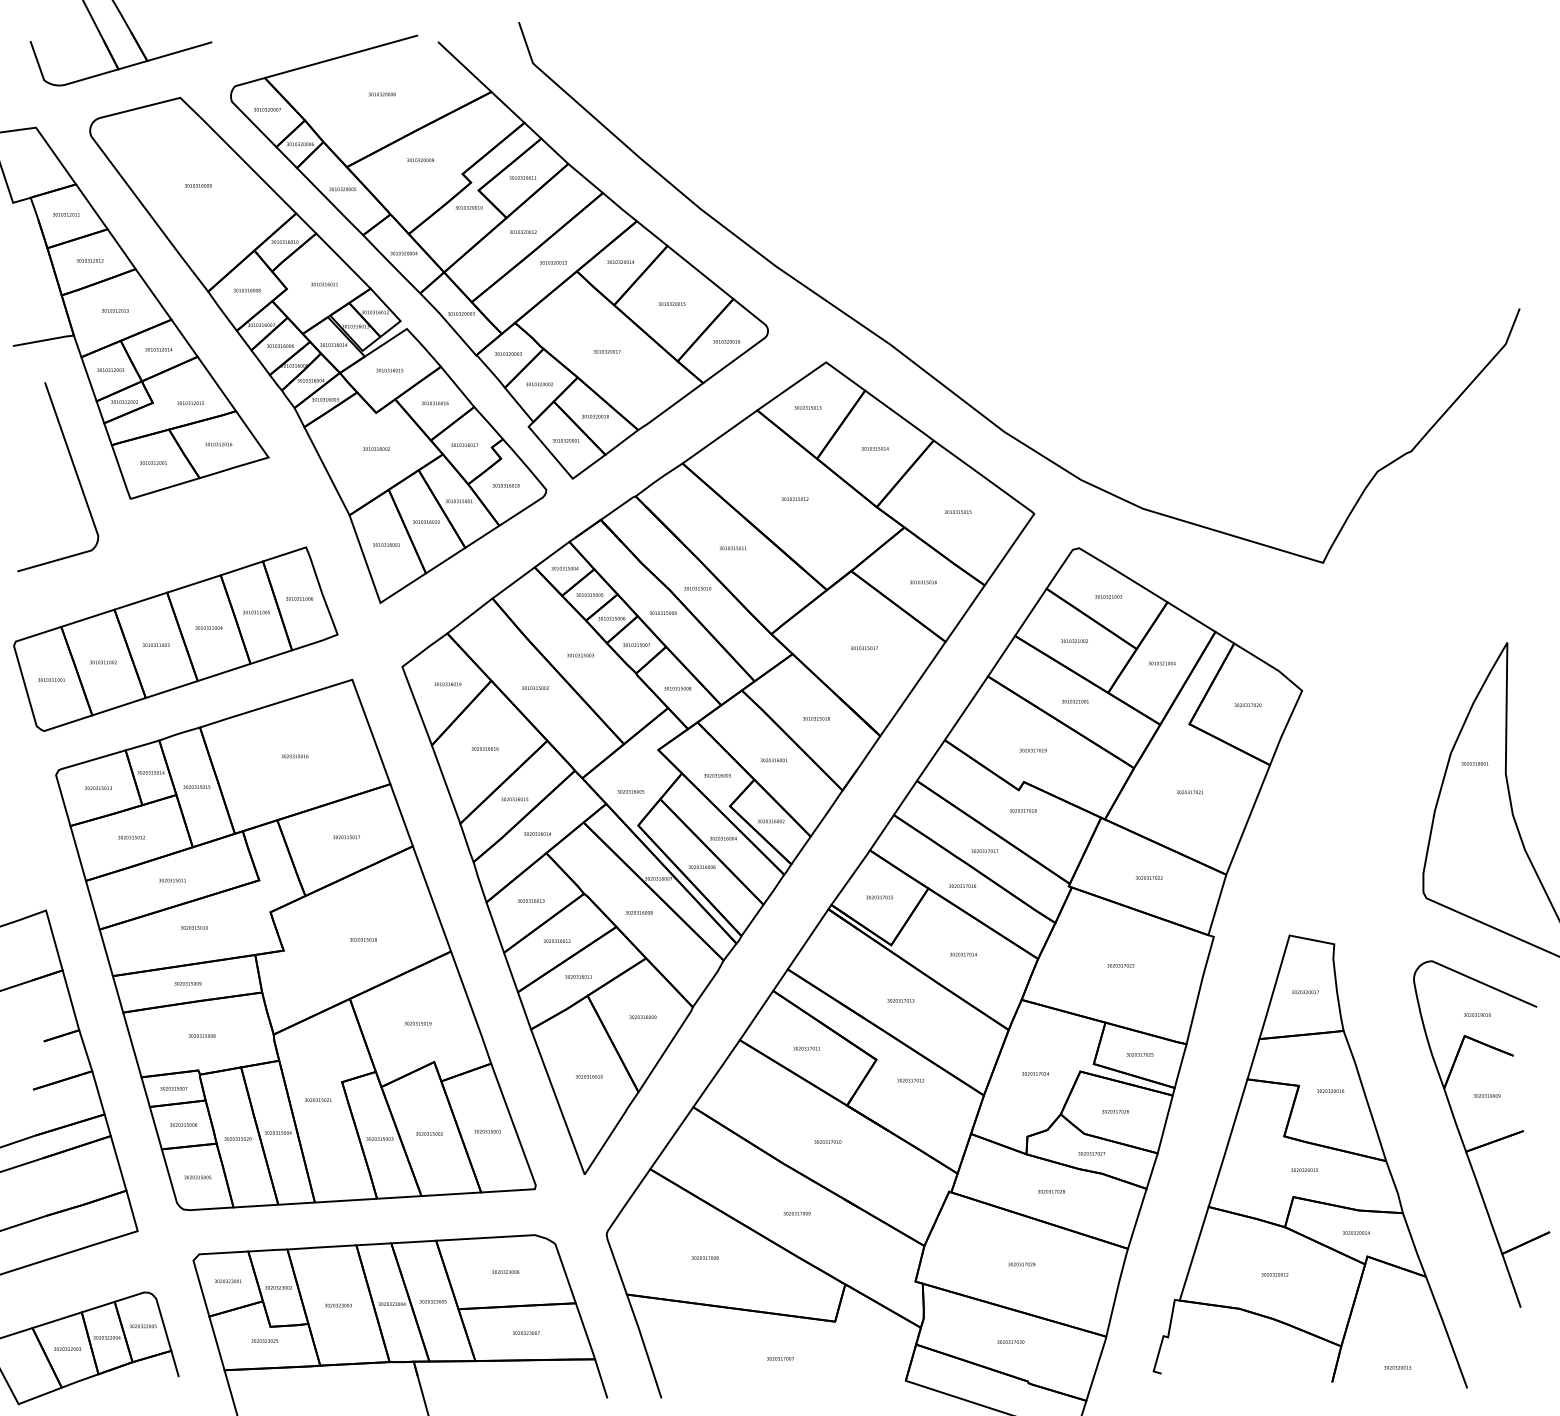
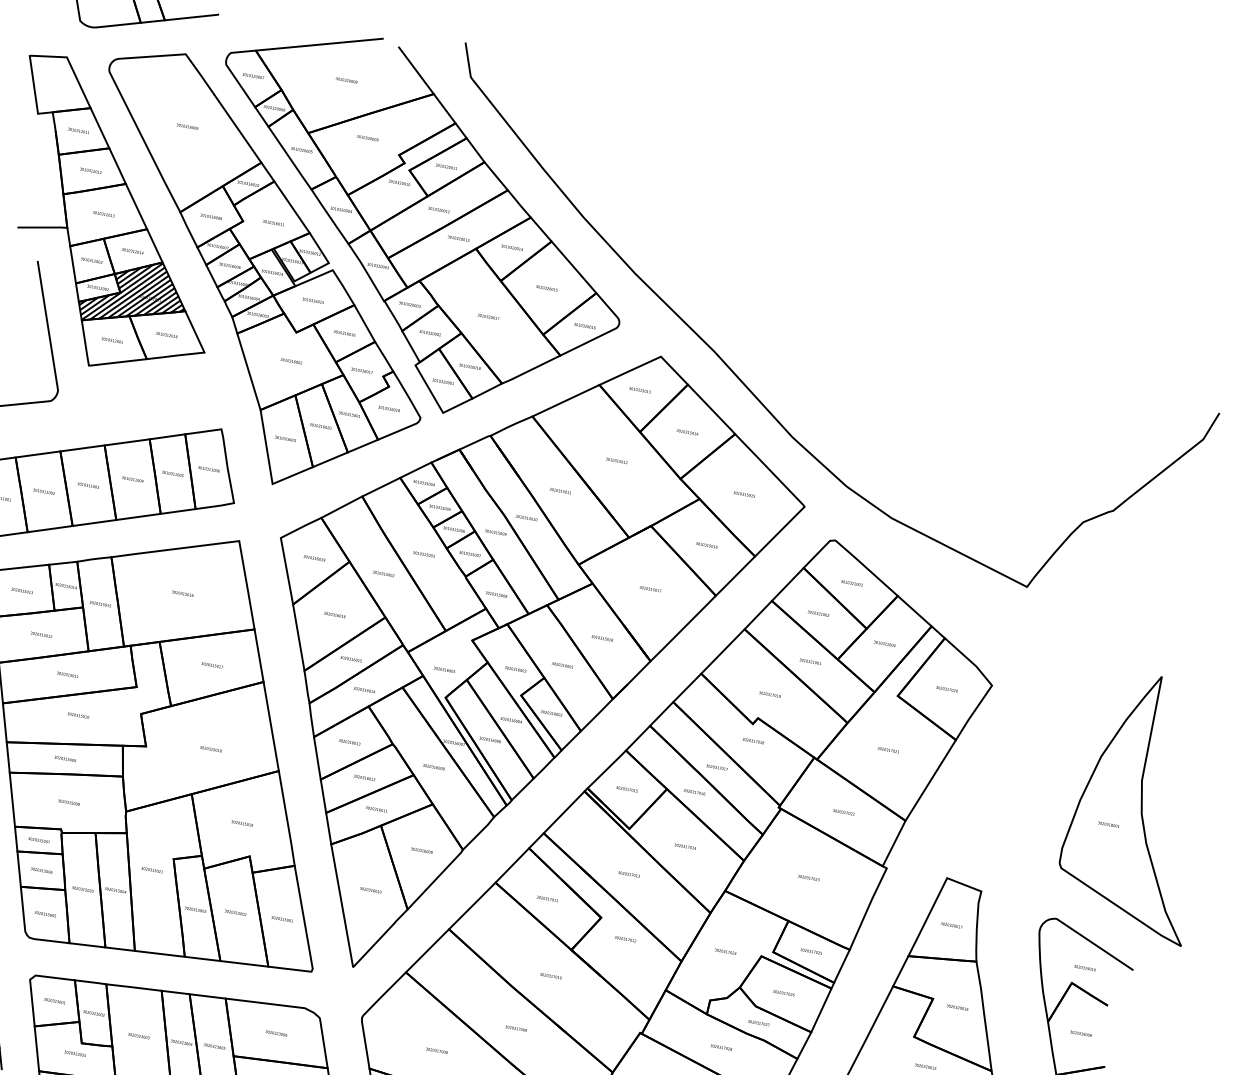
hatch: (169, 400) -> (133, 293), added
text: (1474, 763) -> (1108, 824), moved

